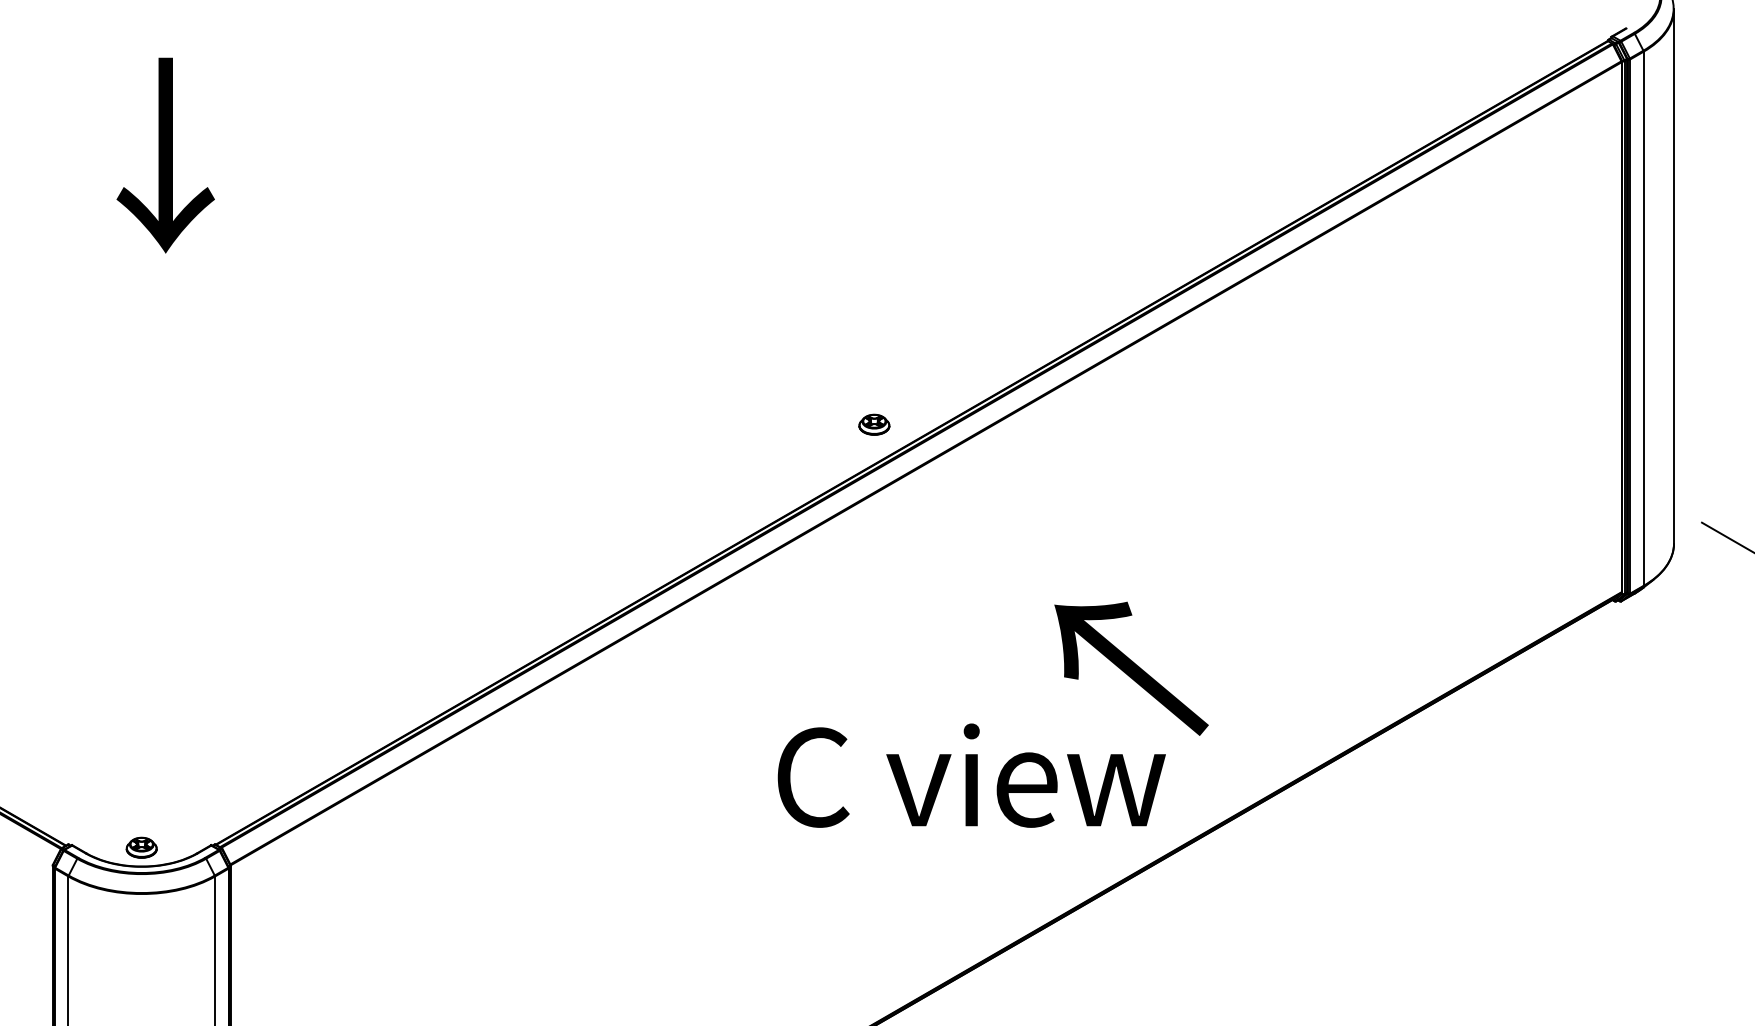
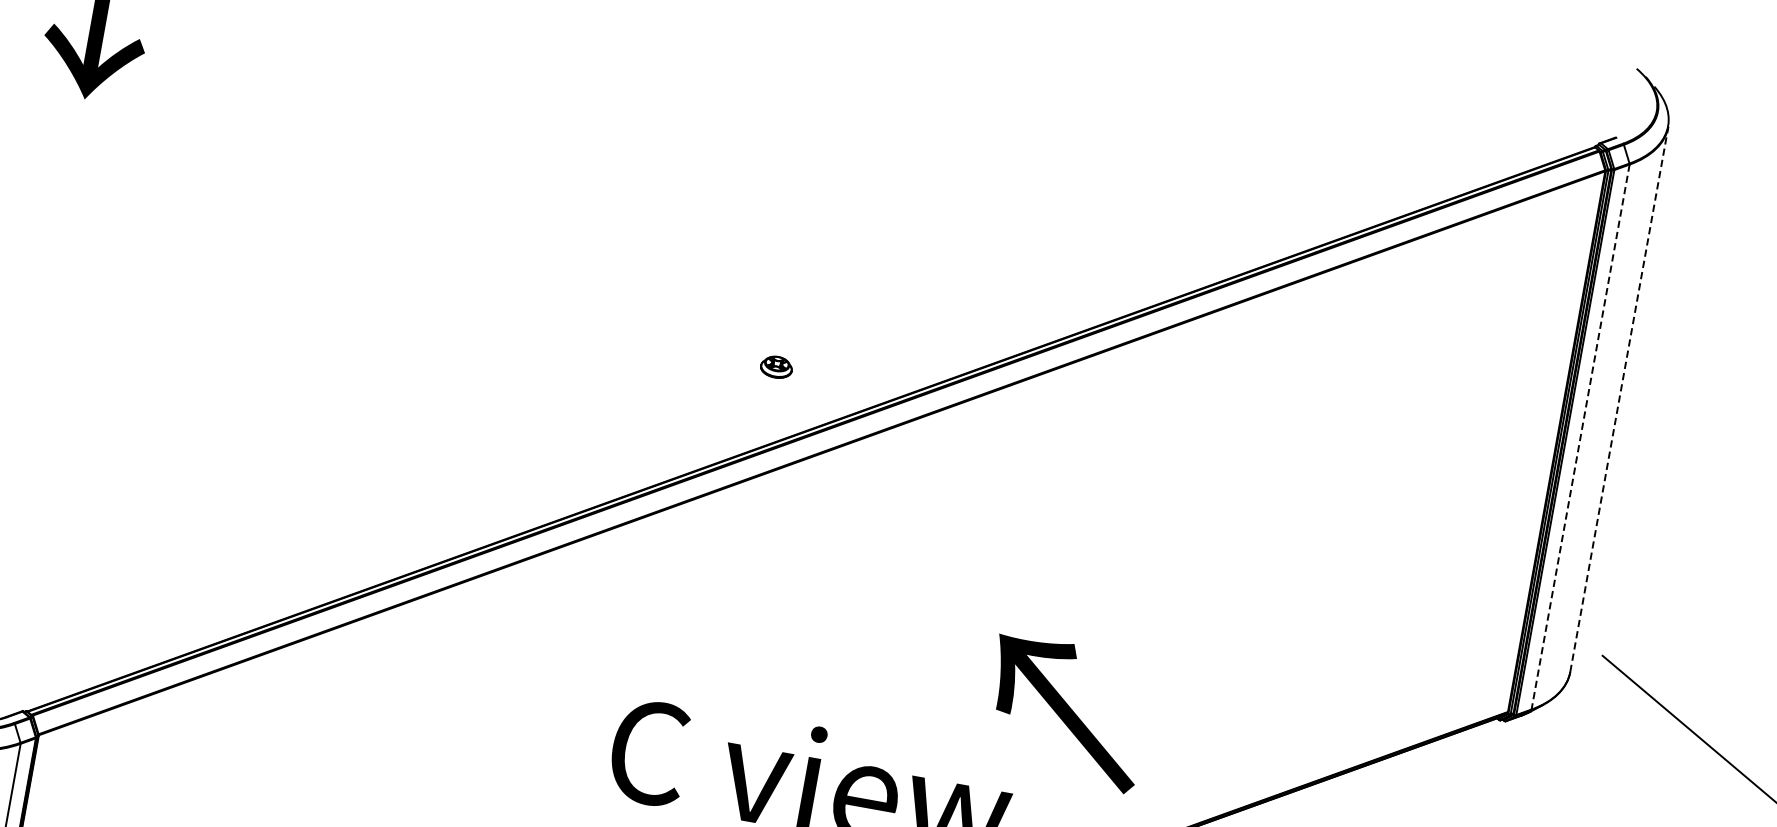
line: (1674, 275) -> (1619, 398), solid -> dashed
line: (1643, 319) -> (1580, 437), solid -> dashed
part: (874, 424) -> (776, 366), moved
text: (1131, 668) -> (1066, 712), moved

